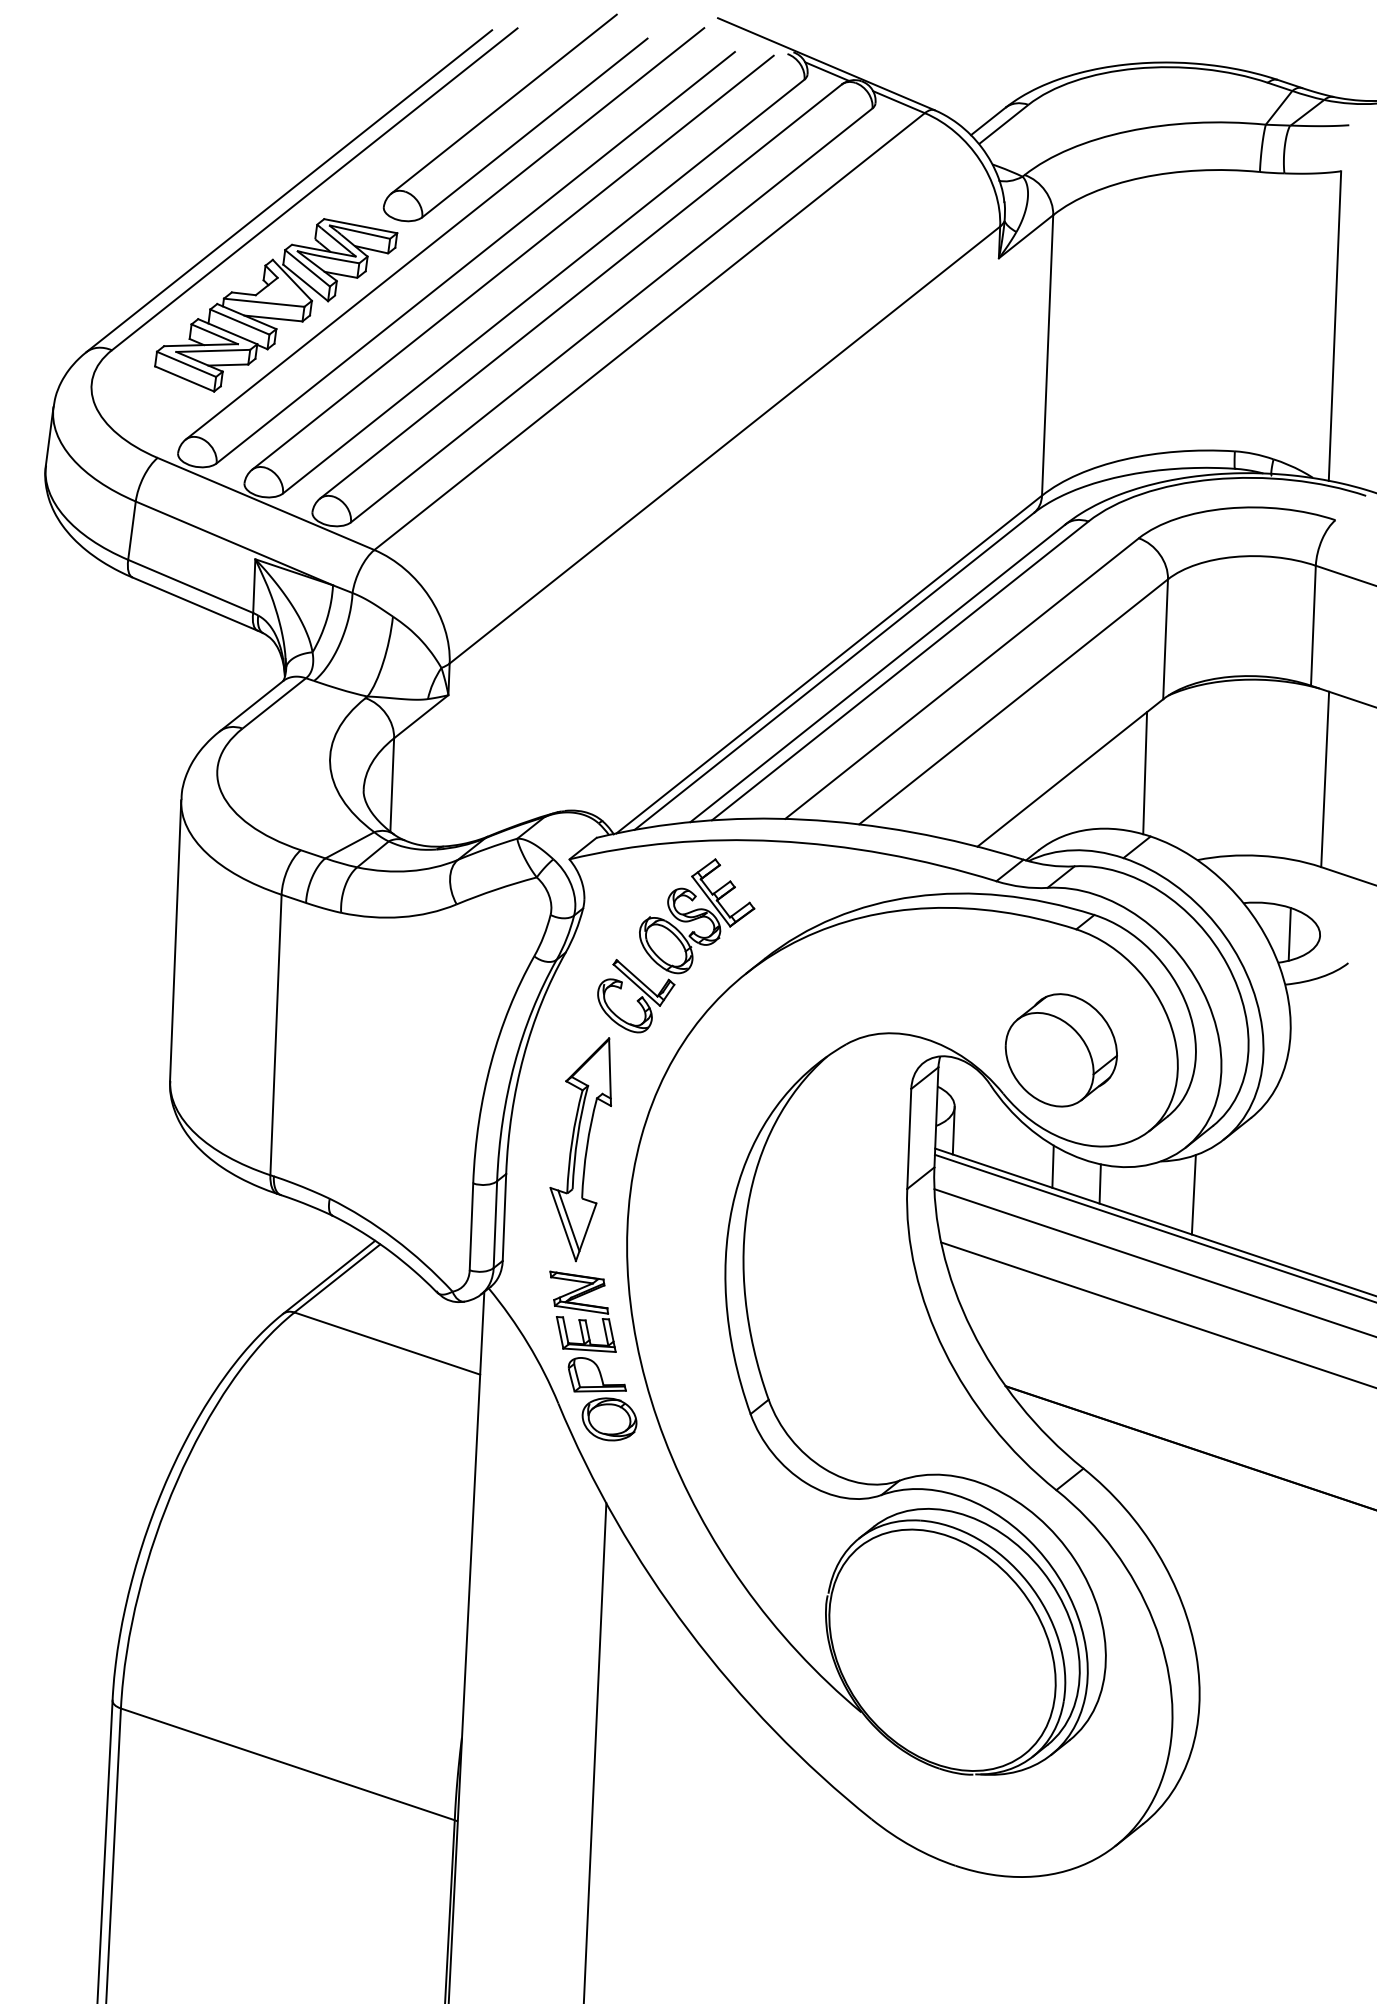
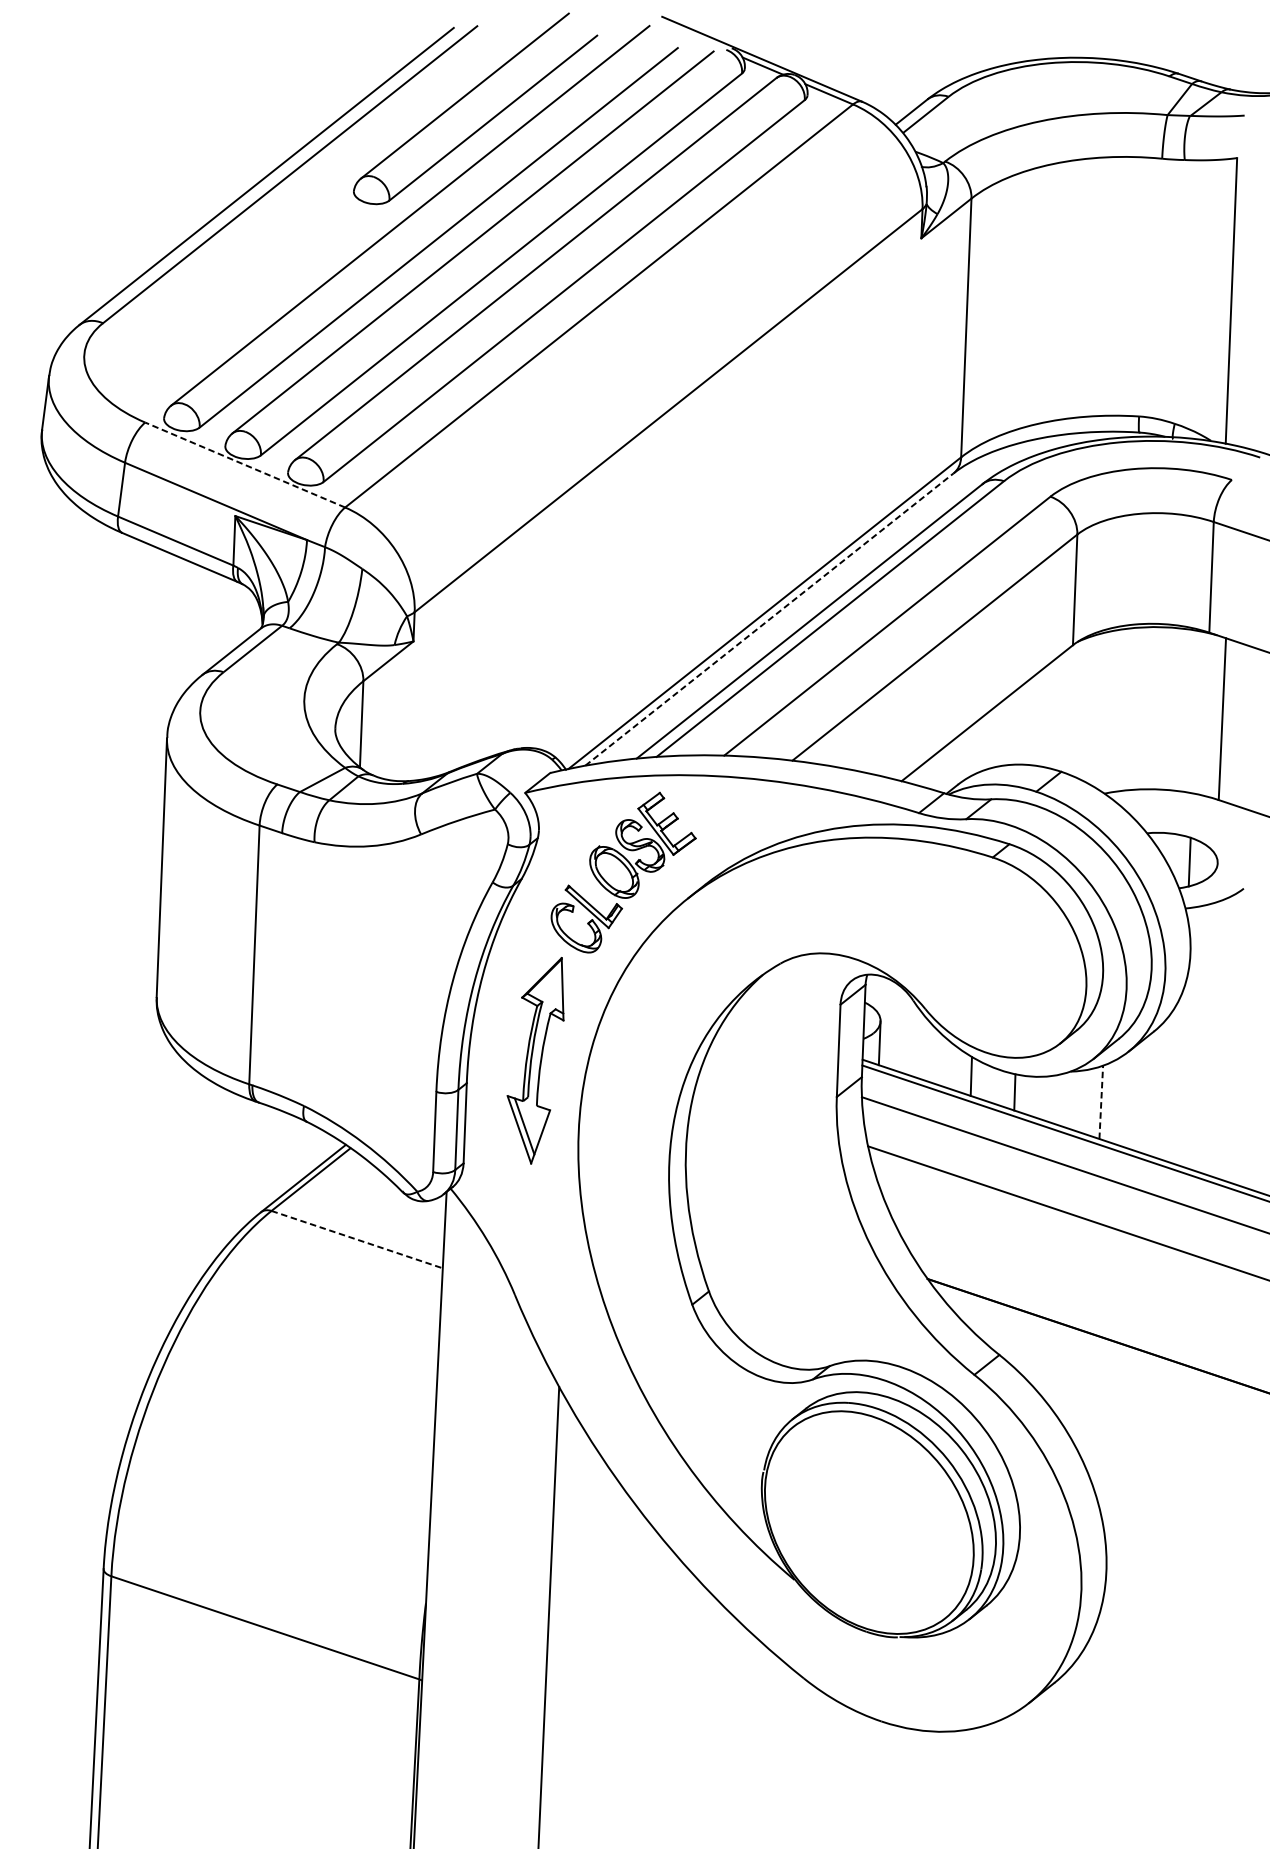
part: (276, 305) -> (254, 281), removed
line: (266, 504) -> (245, 465), solid -> dashed
line: (834, 671) -> (769, 619), solid -> dashed
line: (1145, 773) -> (1056, 713), removed
part: (1060, 1050) -> (978, 969), removed
line: (1193, 1194) -> (1100, 1102), solid -> dashed
line: (387, 1343) -> (357, 1239), solid -> dashed
part: (593, 1355) -> (547, 1250), removed

